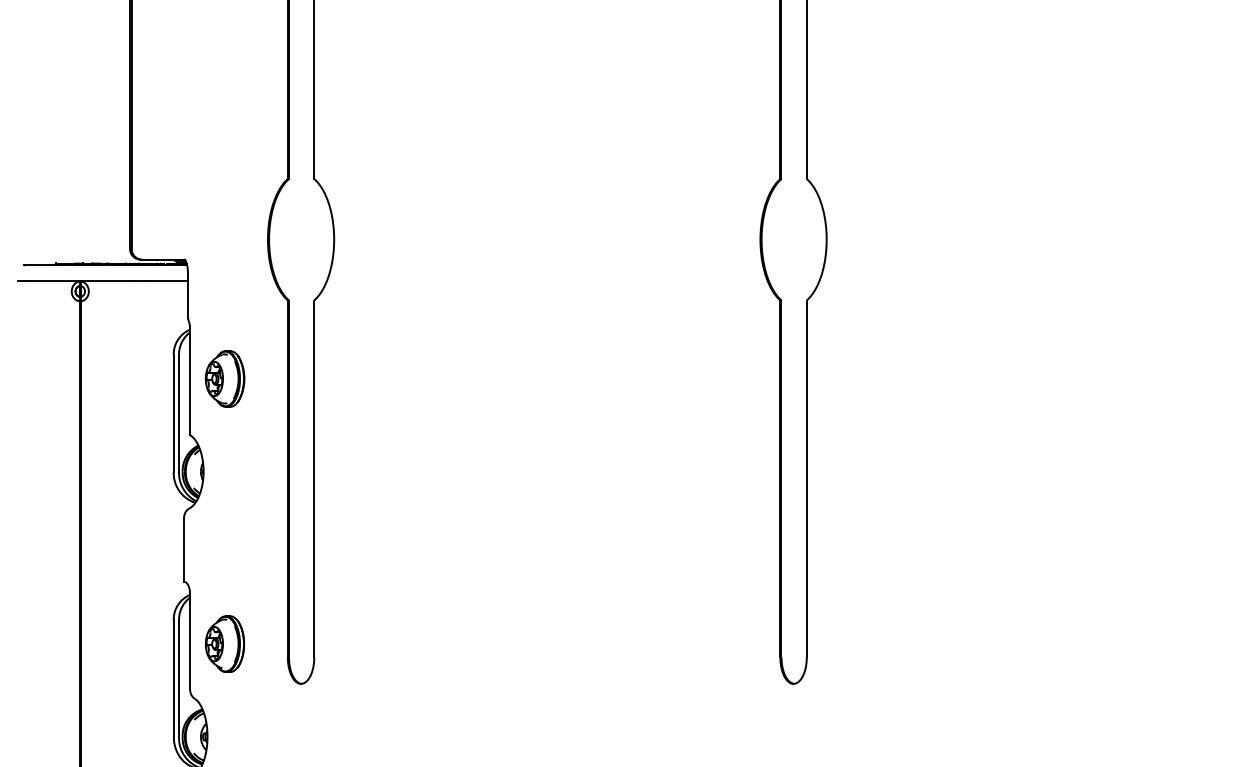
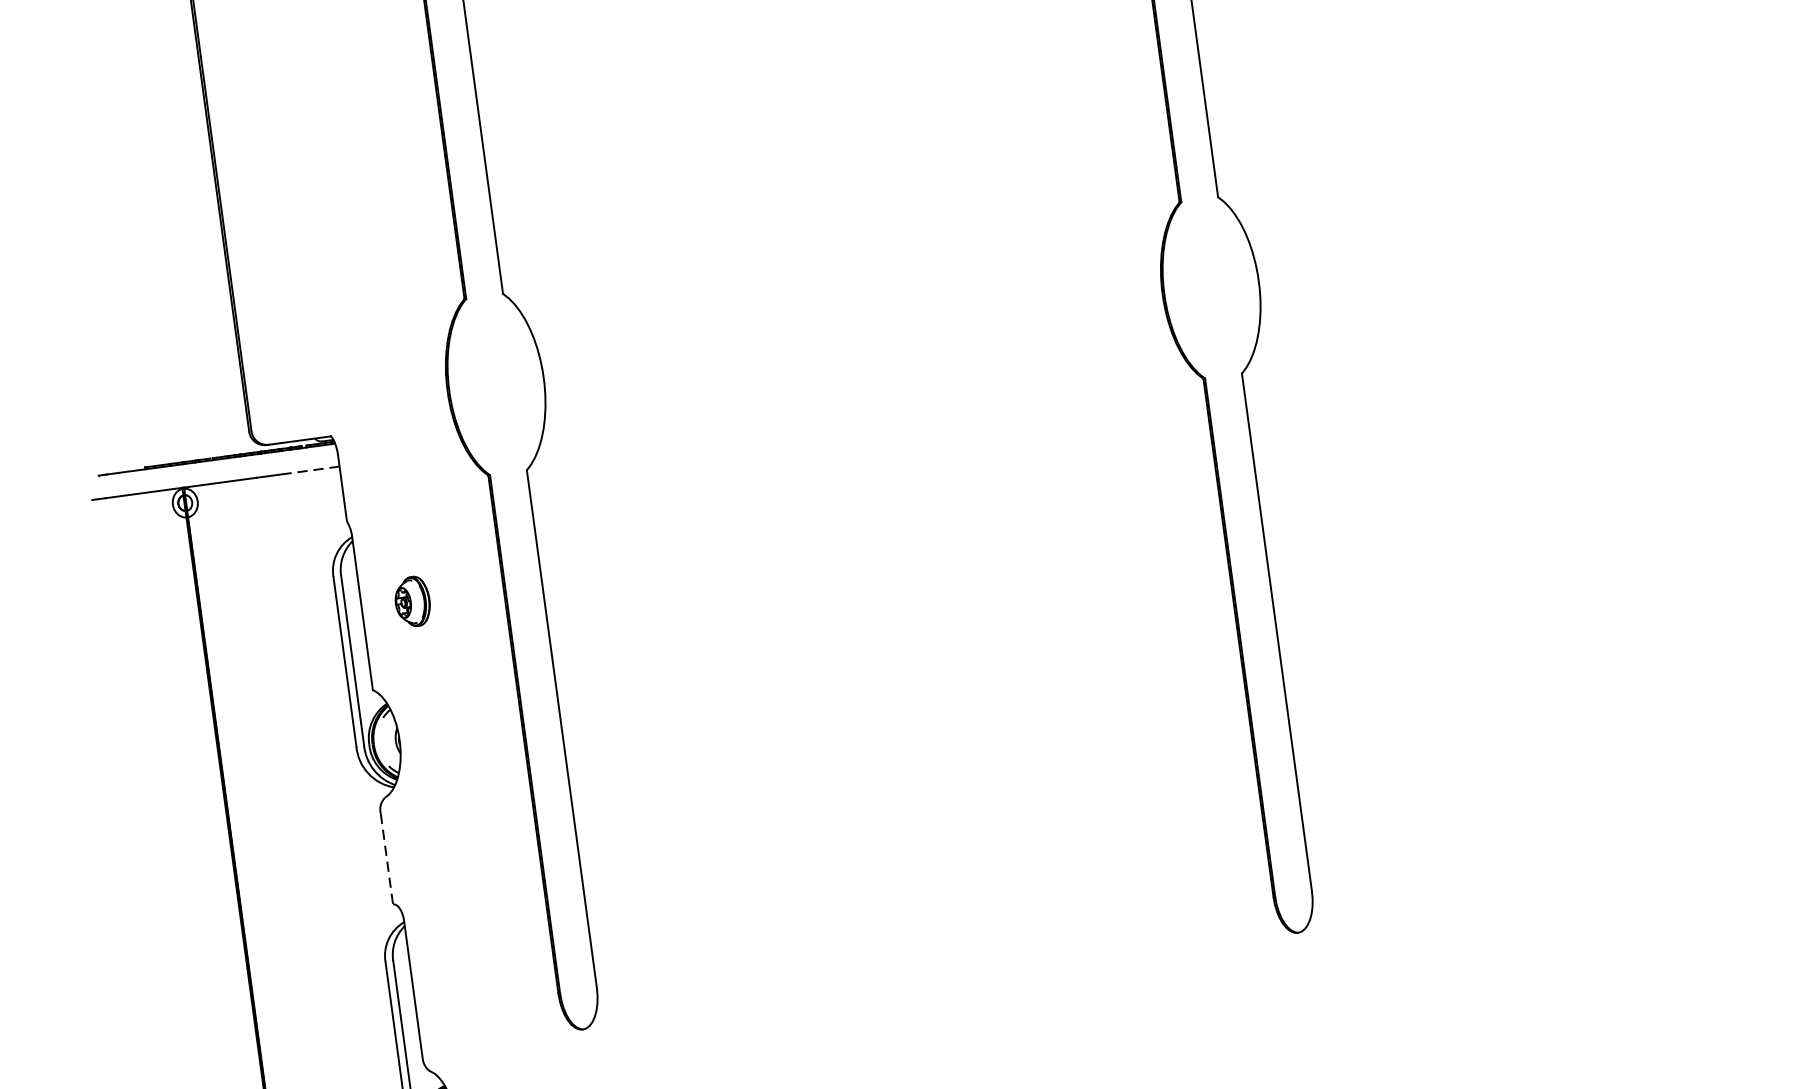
line: (168, 280) -> (311, 469), solid -> dashed
part: (224, 378) -> (411, 601), size x0.6
line: (184, 551) -> (387, 860), solid -> dashed
part: (225, 644) -> (465, 987), removed

